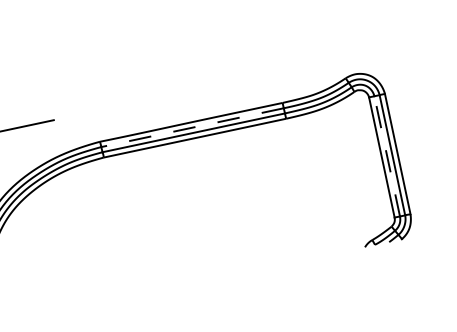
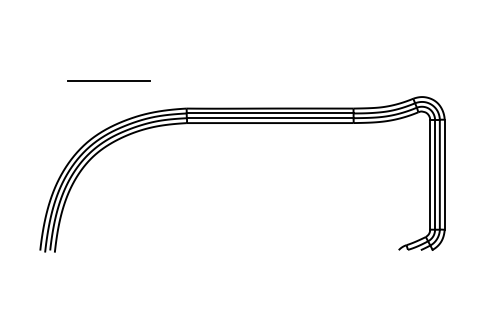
line: (191, 127) -> (269, 113), dashed -> solid
line: (387, 155) -> (435, 174), dashed -> solid

